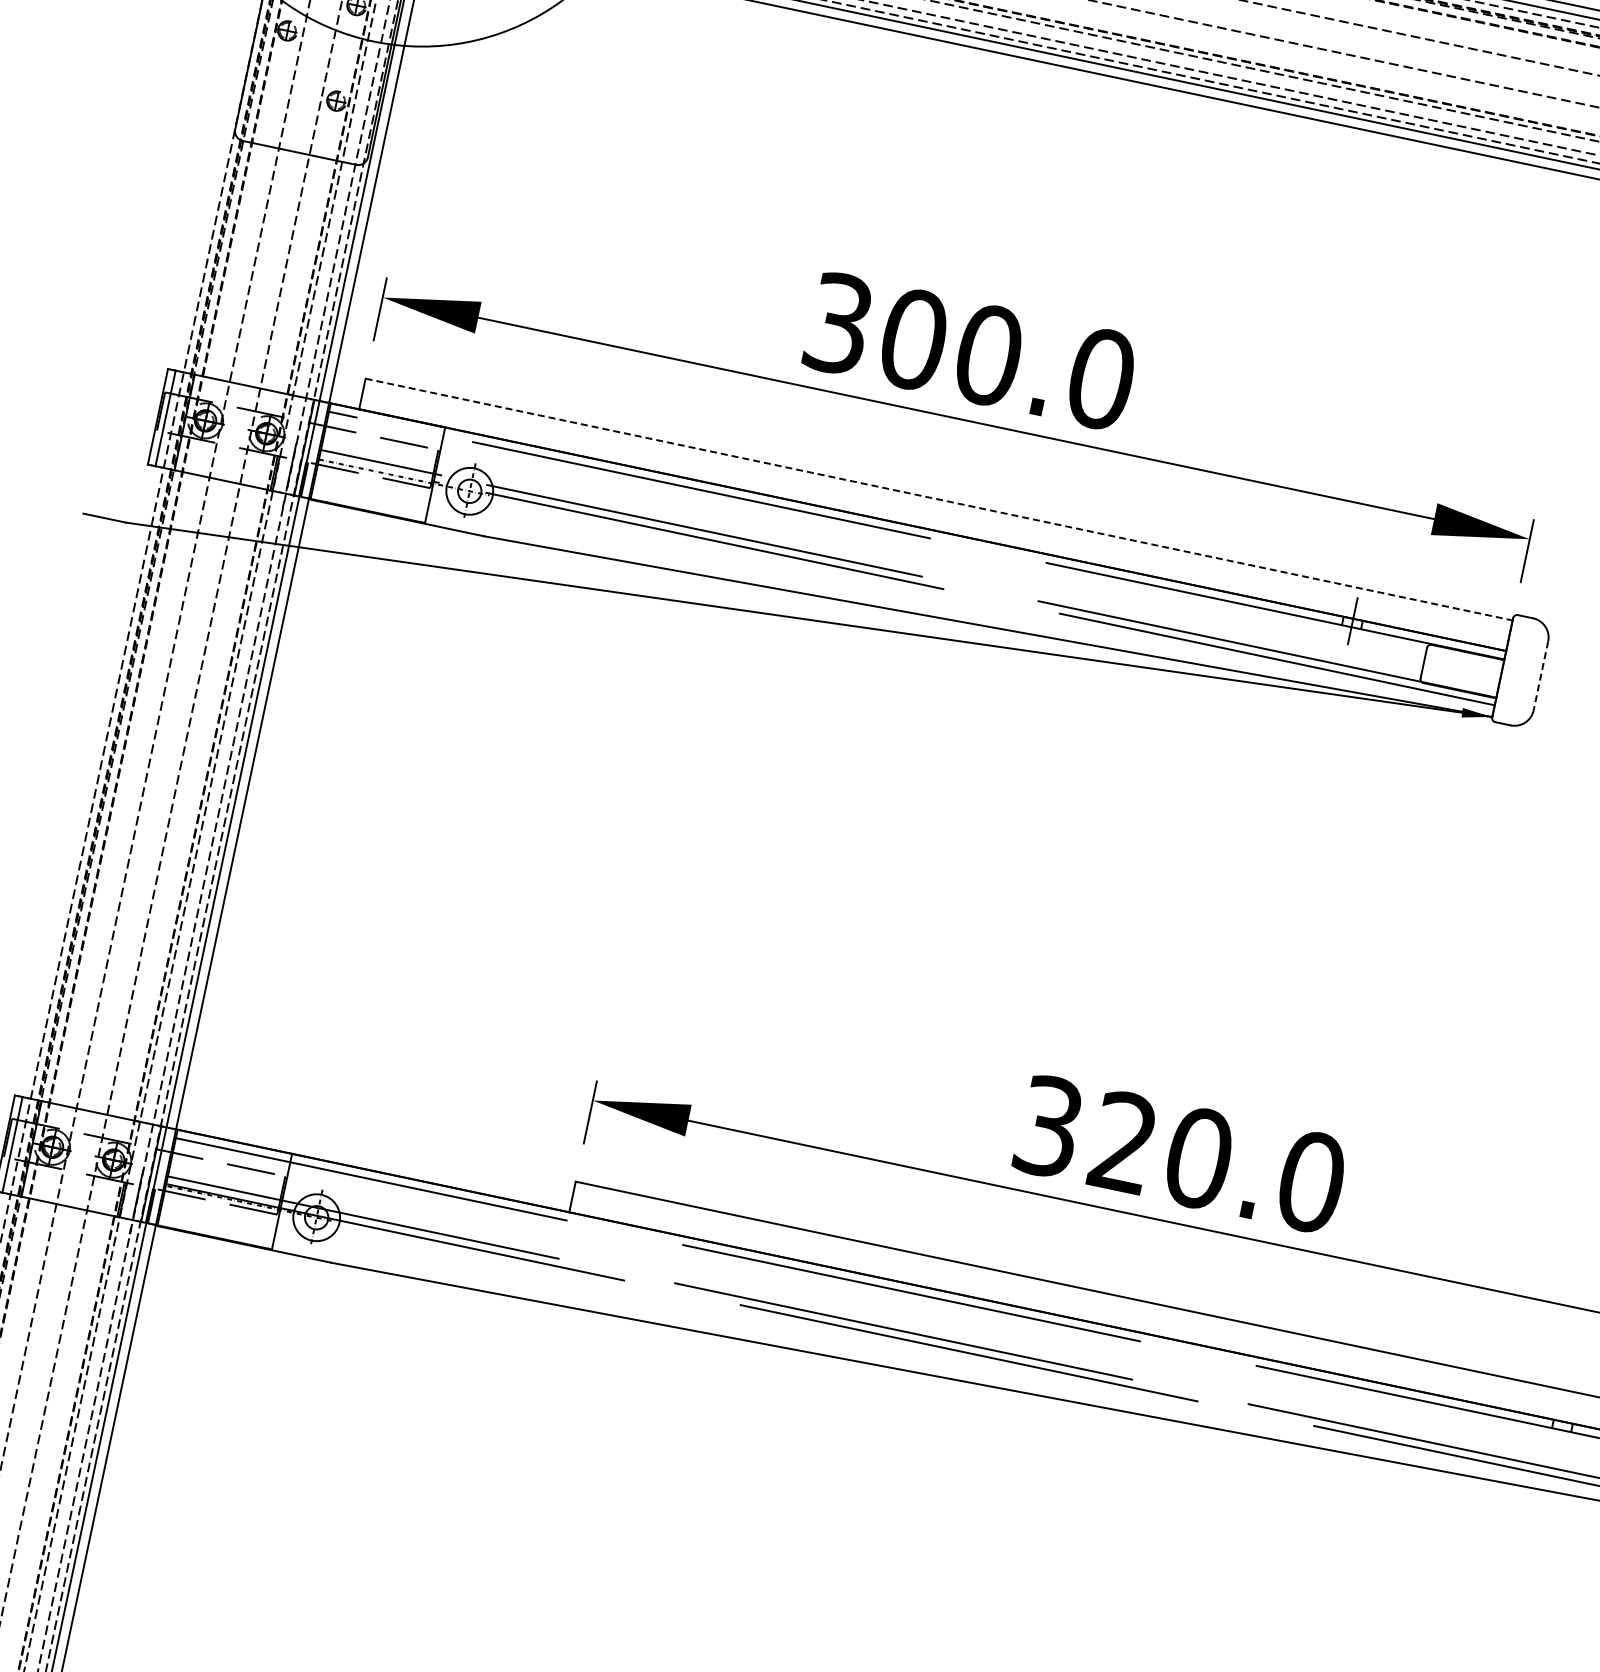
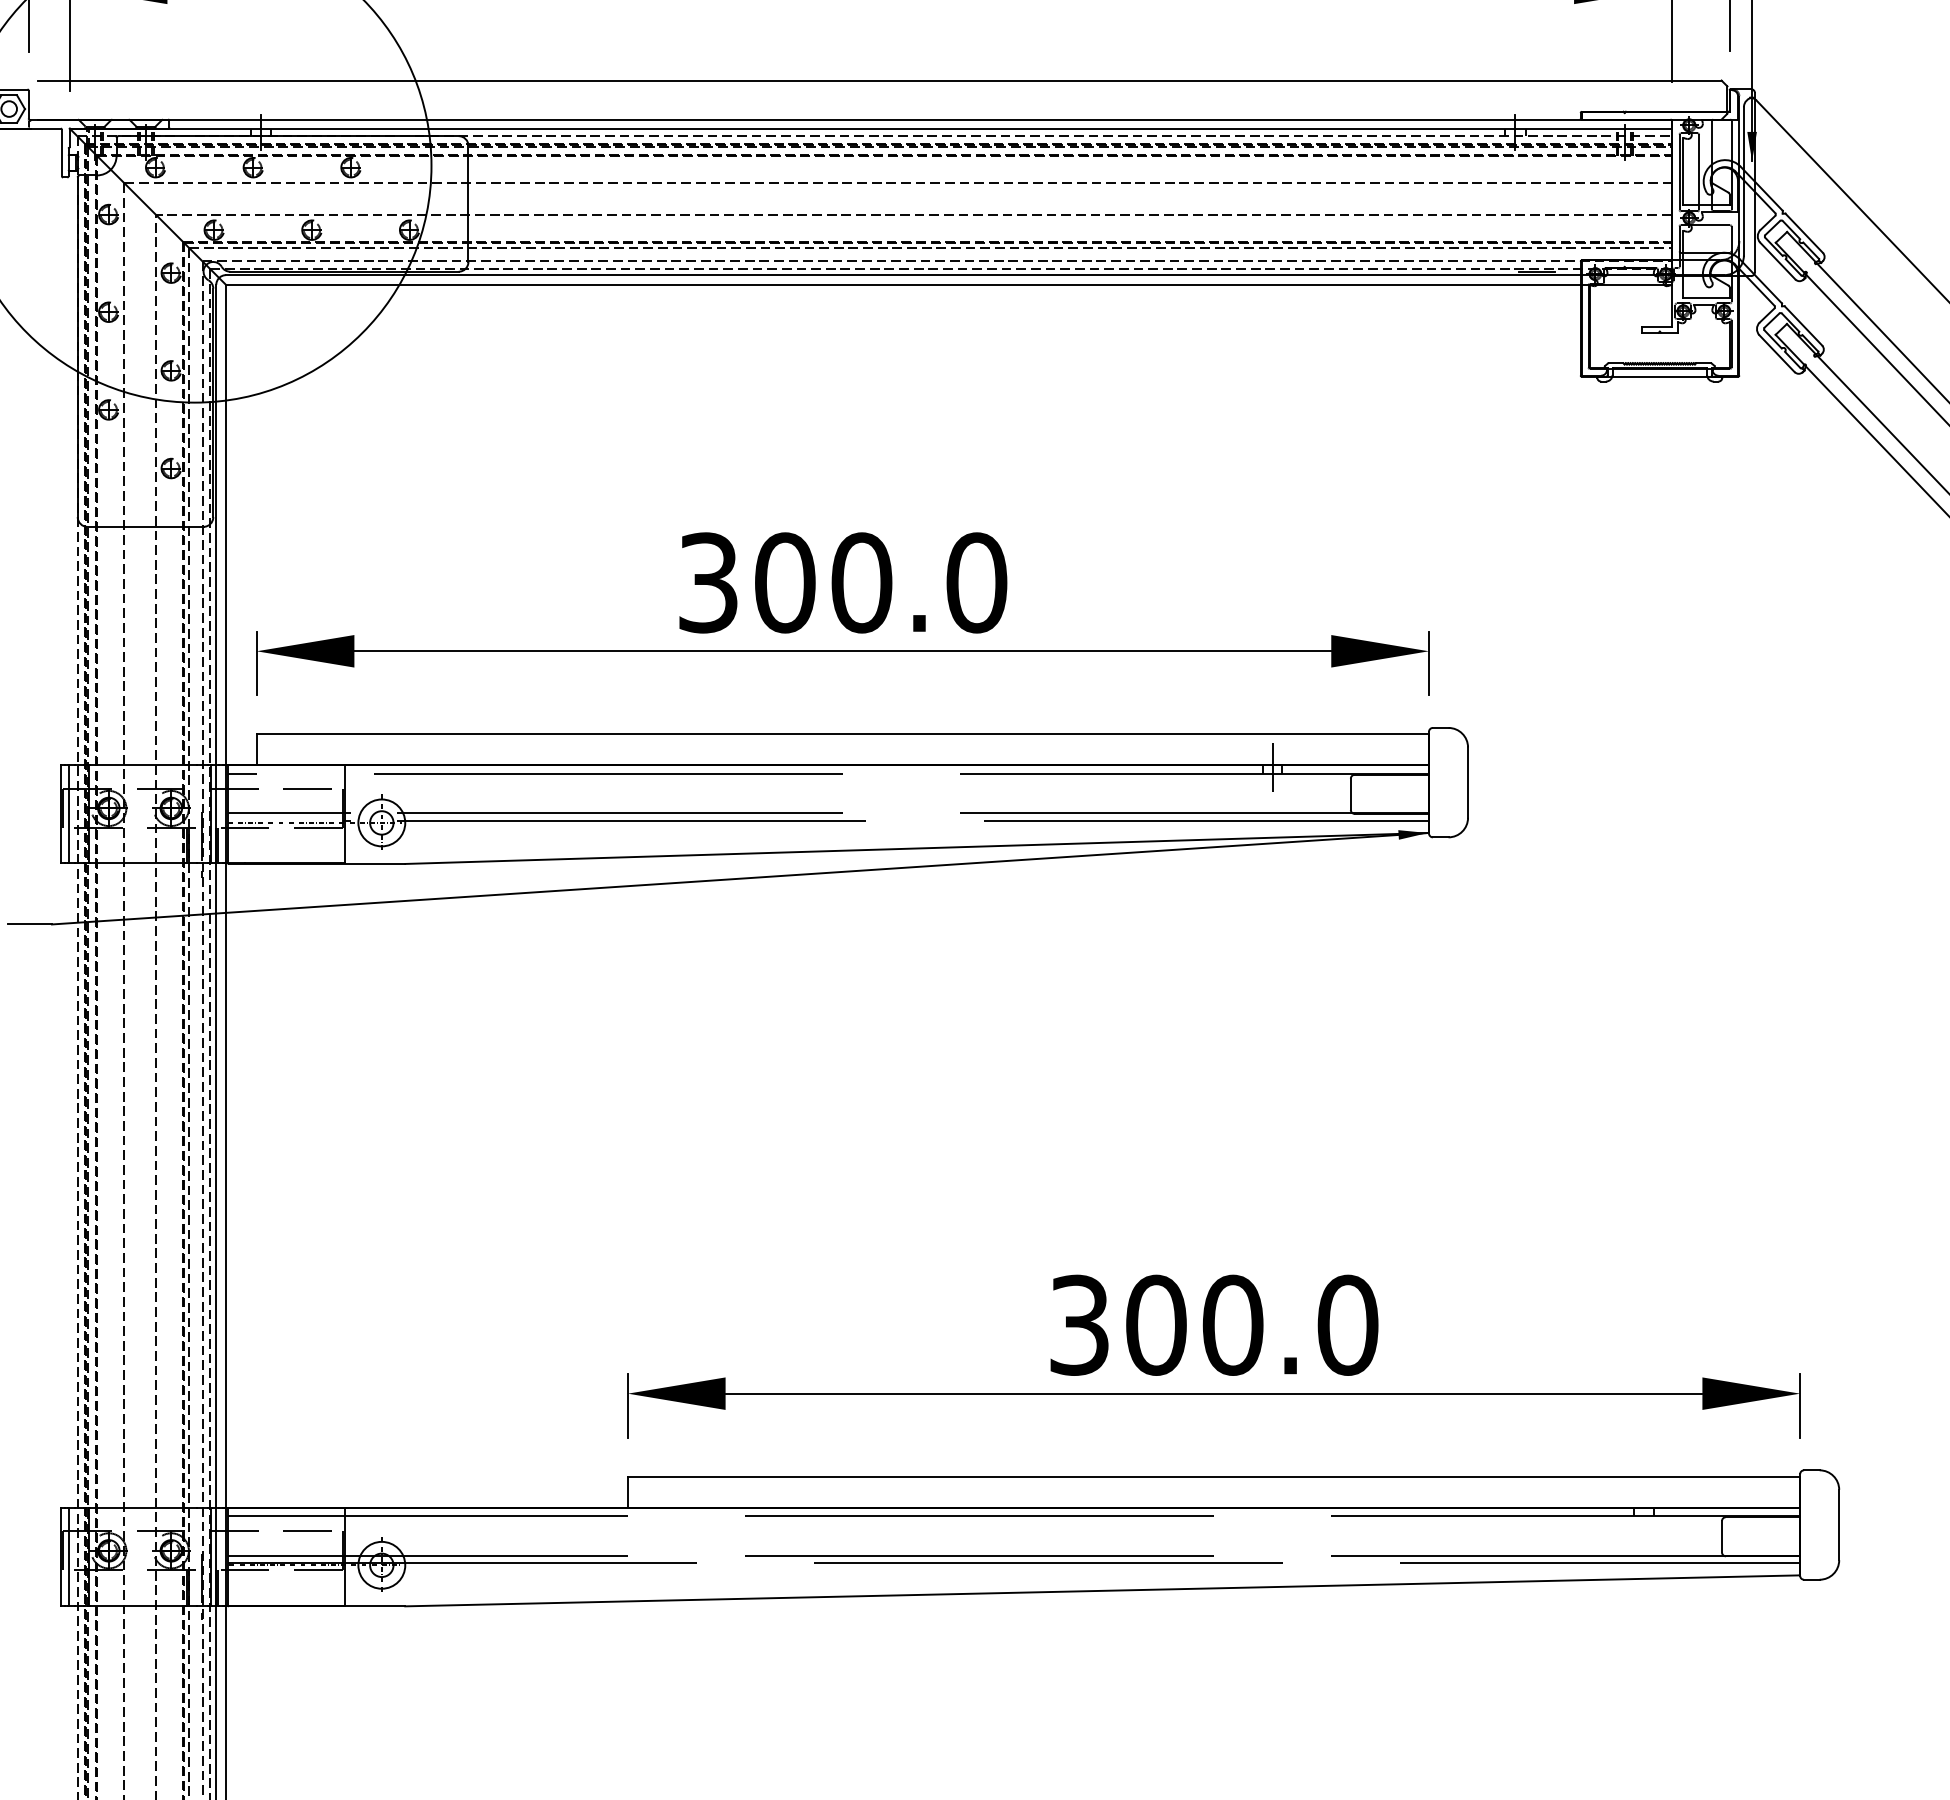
line: (939, 499) -> (843, 734), dashed -> solid
line: (1541, 676) -> (1468, 783), dashed -> solid
text: (1124, 1141) -> (1156, 1324), 320.0 -> 300.0

